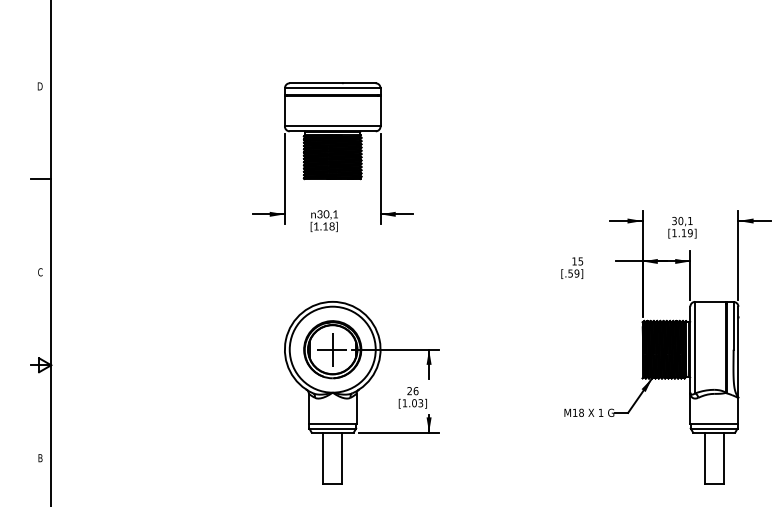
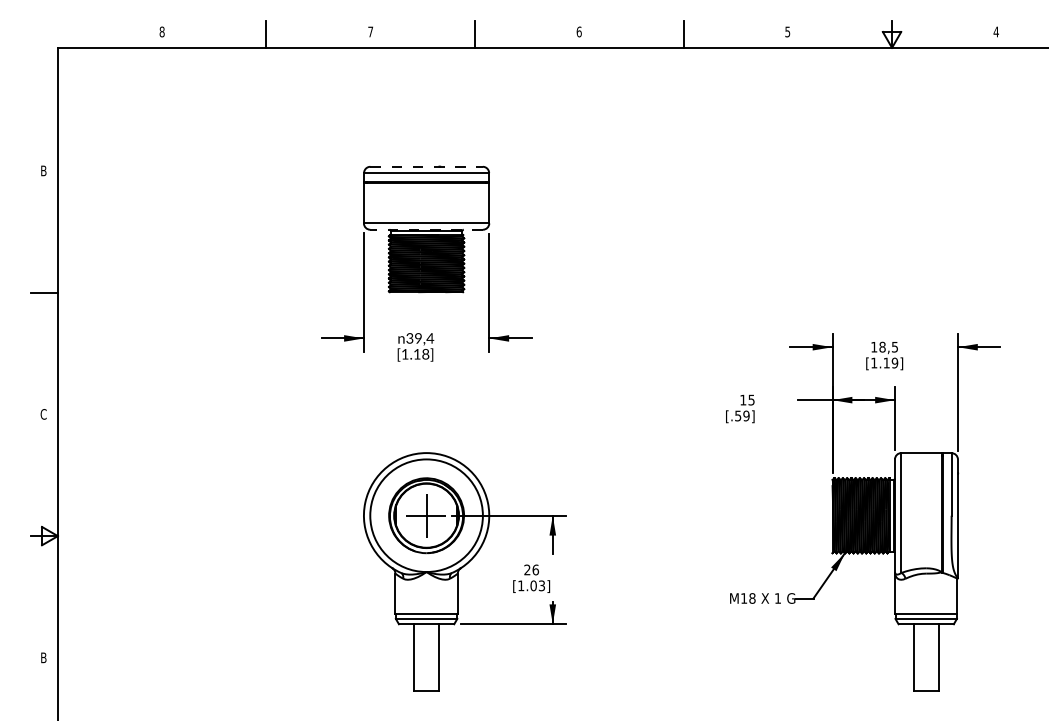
line: (333, 83) -> (427, 166), solid -> dashed
text: (40, 86) -> (43, 170), D -> B
line: (332, 131) -> (426, 229), solid -> dashed
text: (331, 214) -> (424, 338), 30,1 -> 39,4
text: (682, 220) -> (884, 346), 30,1 -> 18,5

